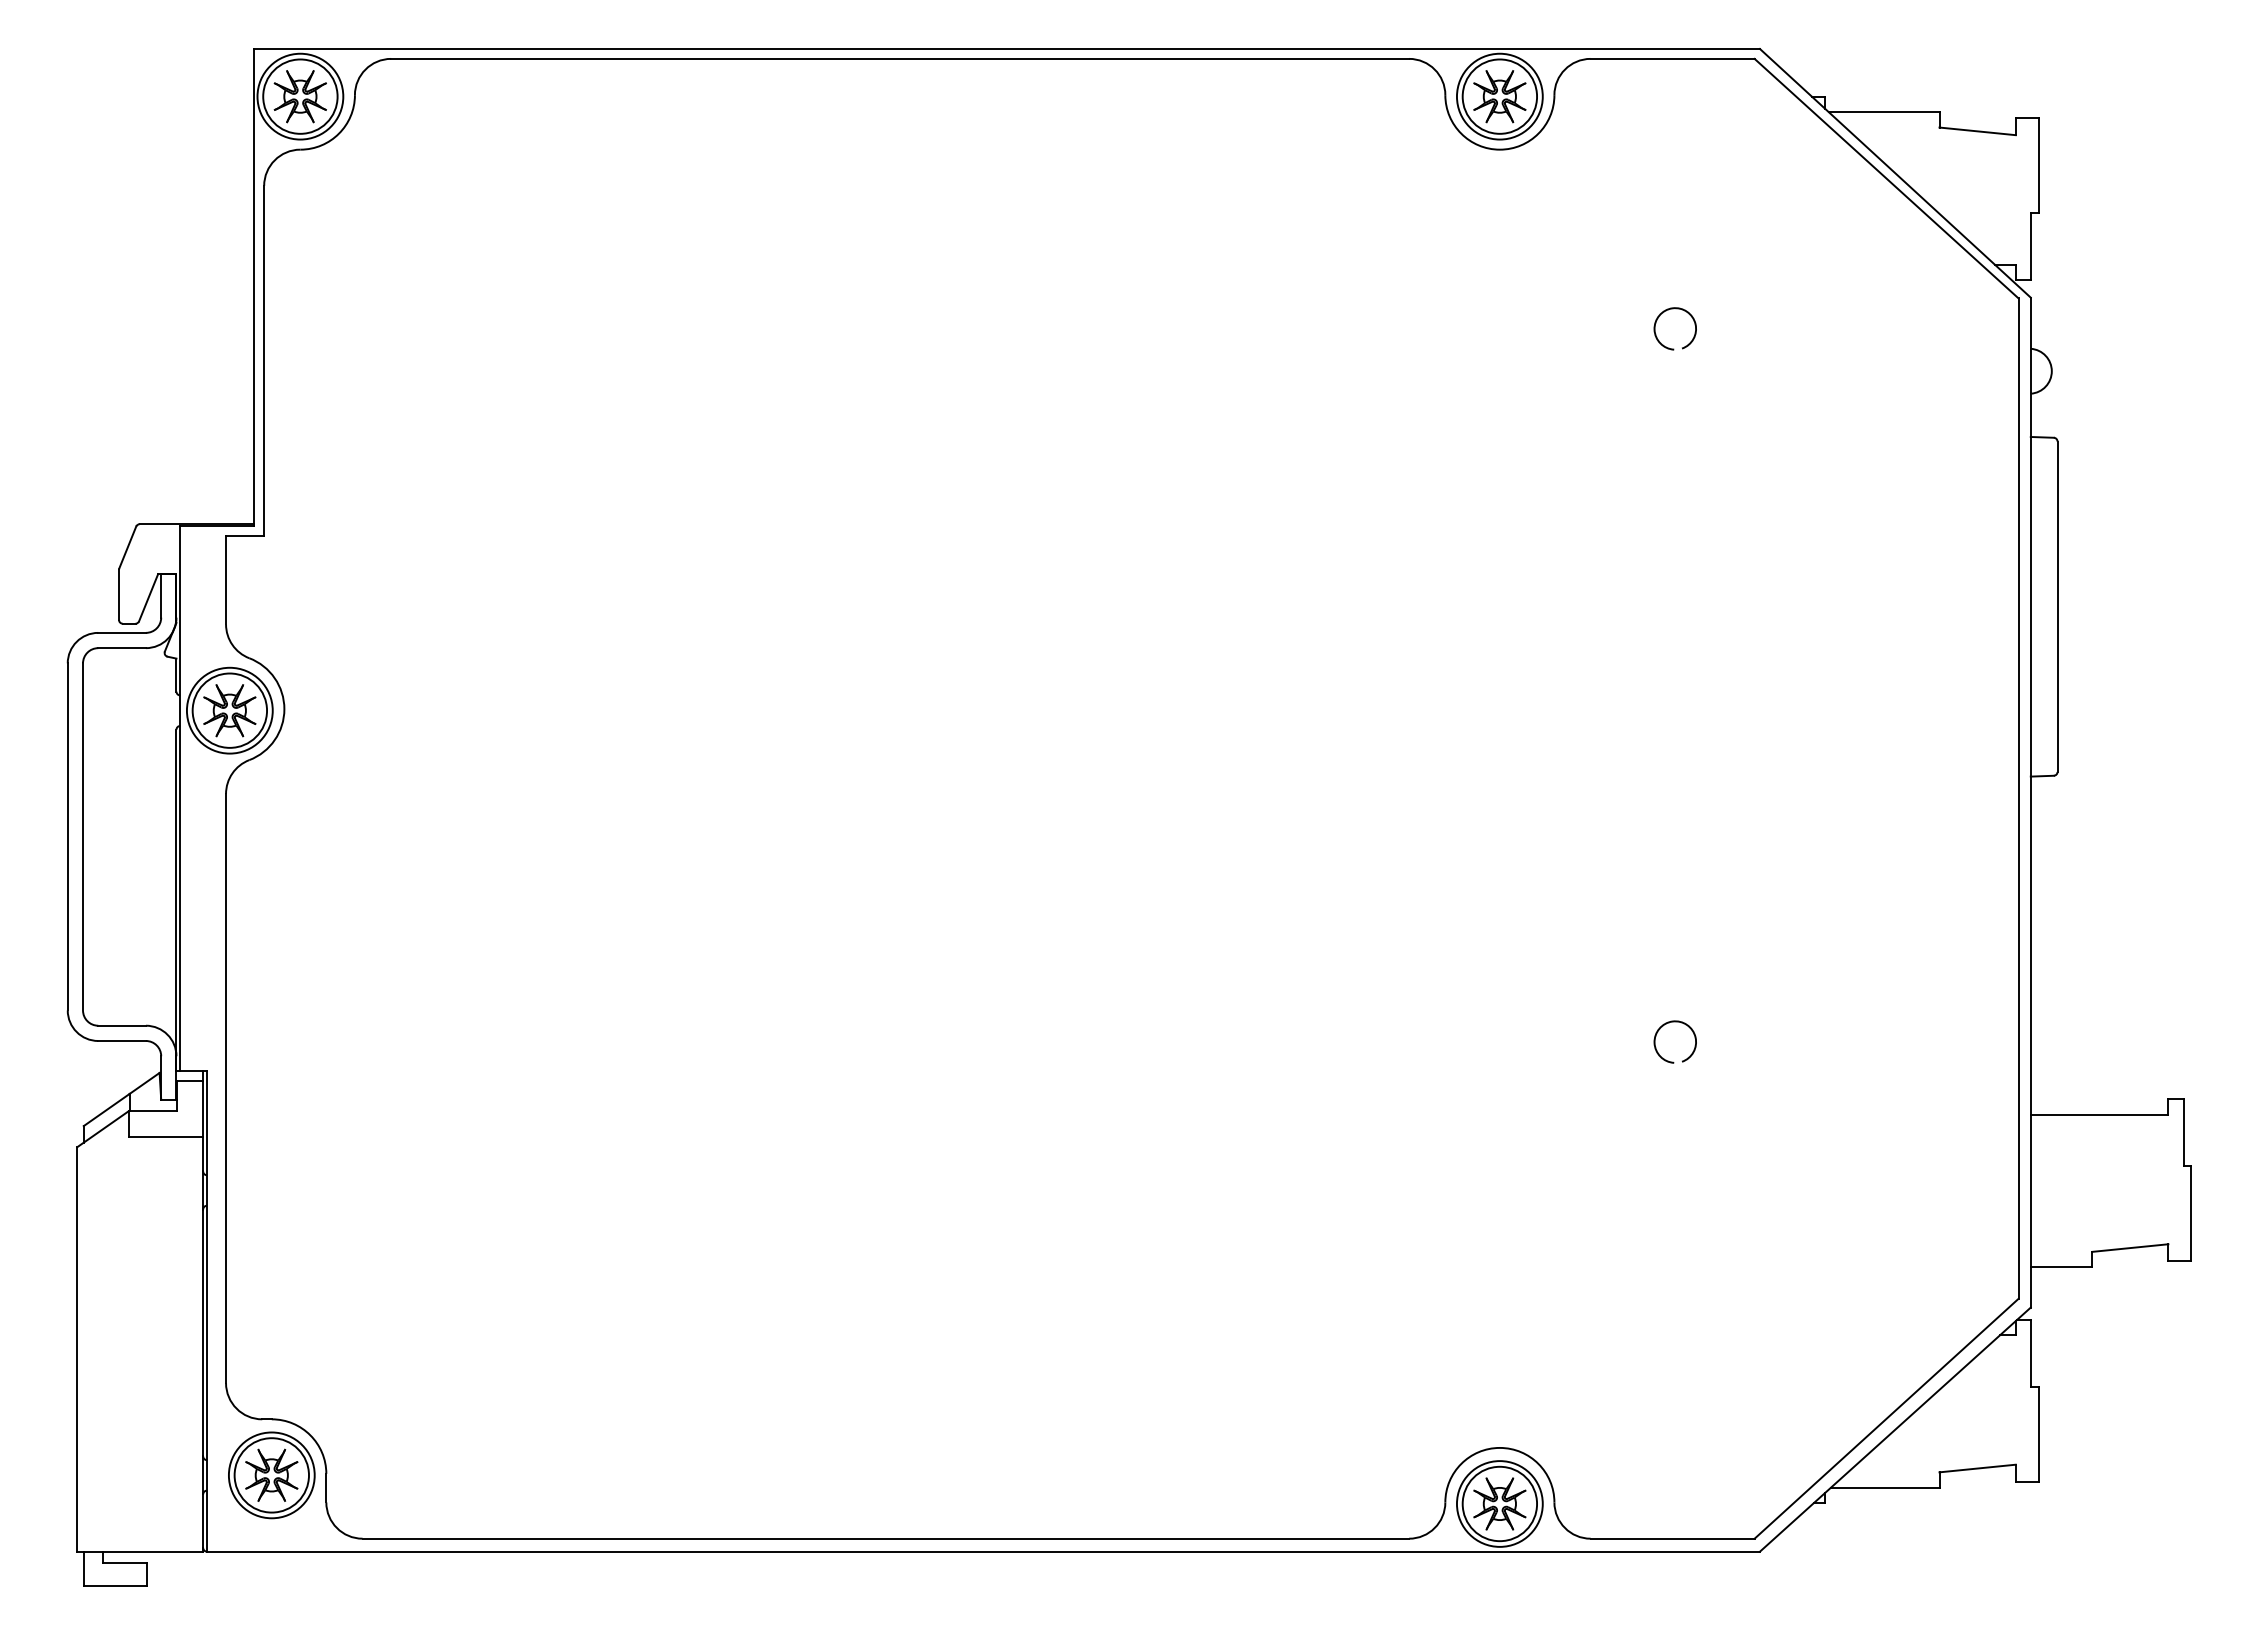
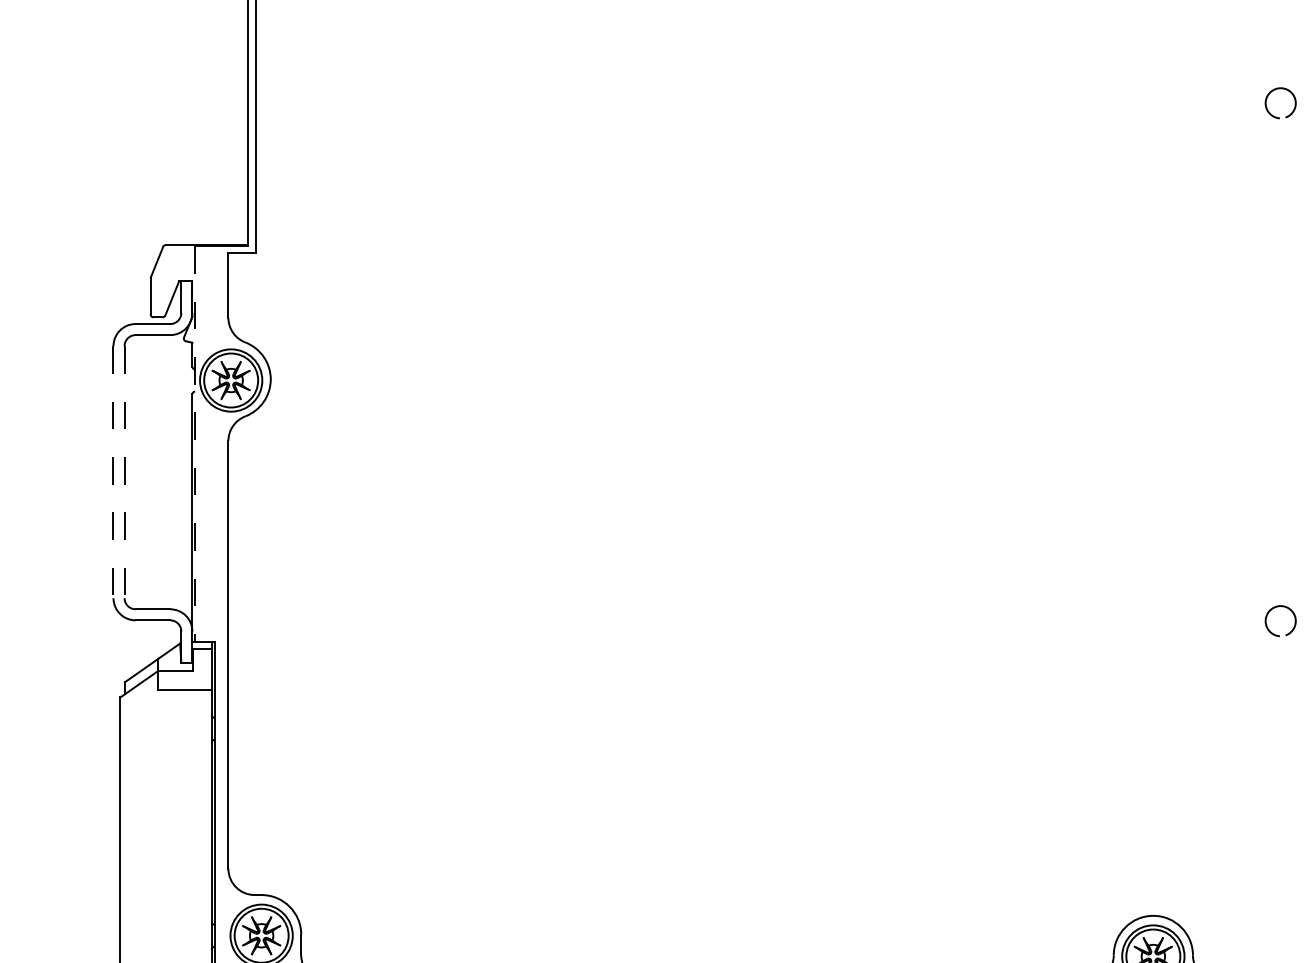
line: (180, 798) -> (195, 444), solid -> dashed
line: (67, 836) -> (113, 471), solid -> dashed
line: (83, 836) -> (124, 471), solid -> dashed

